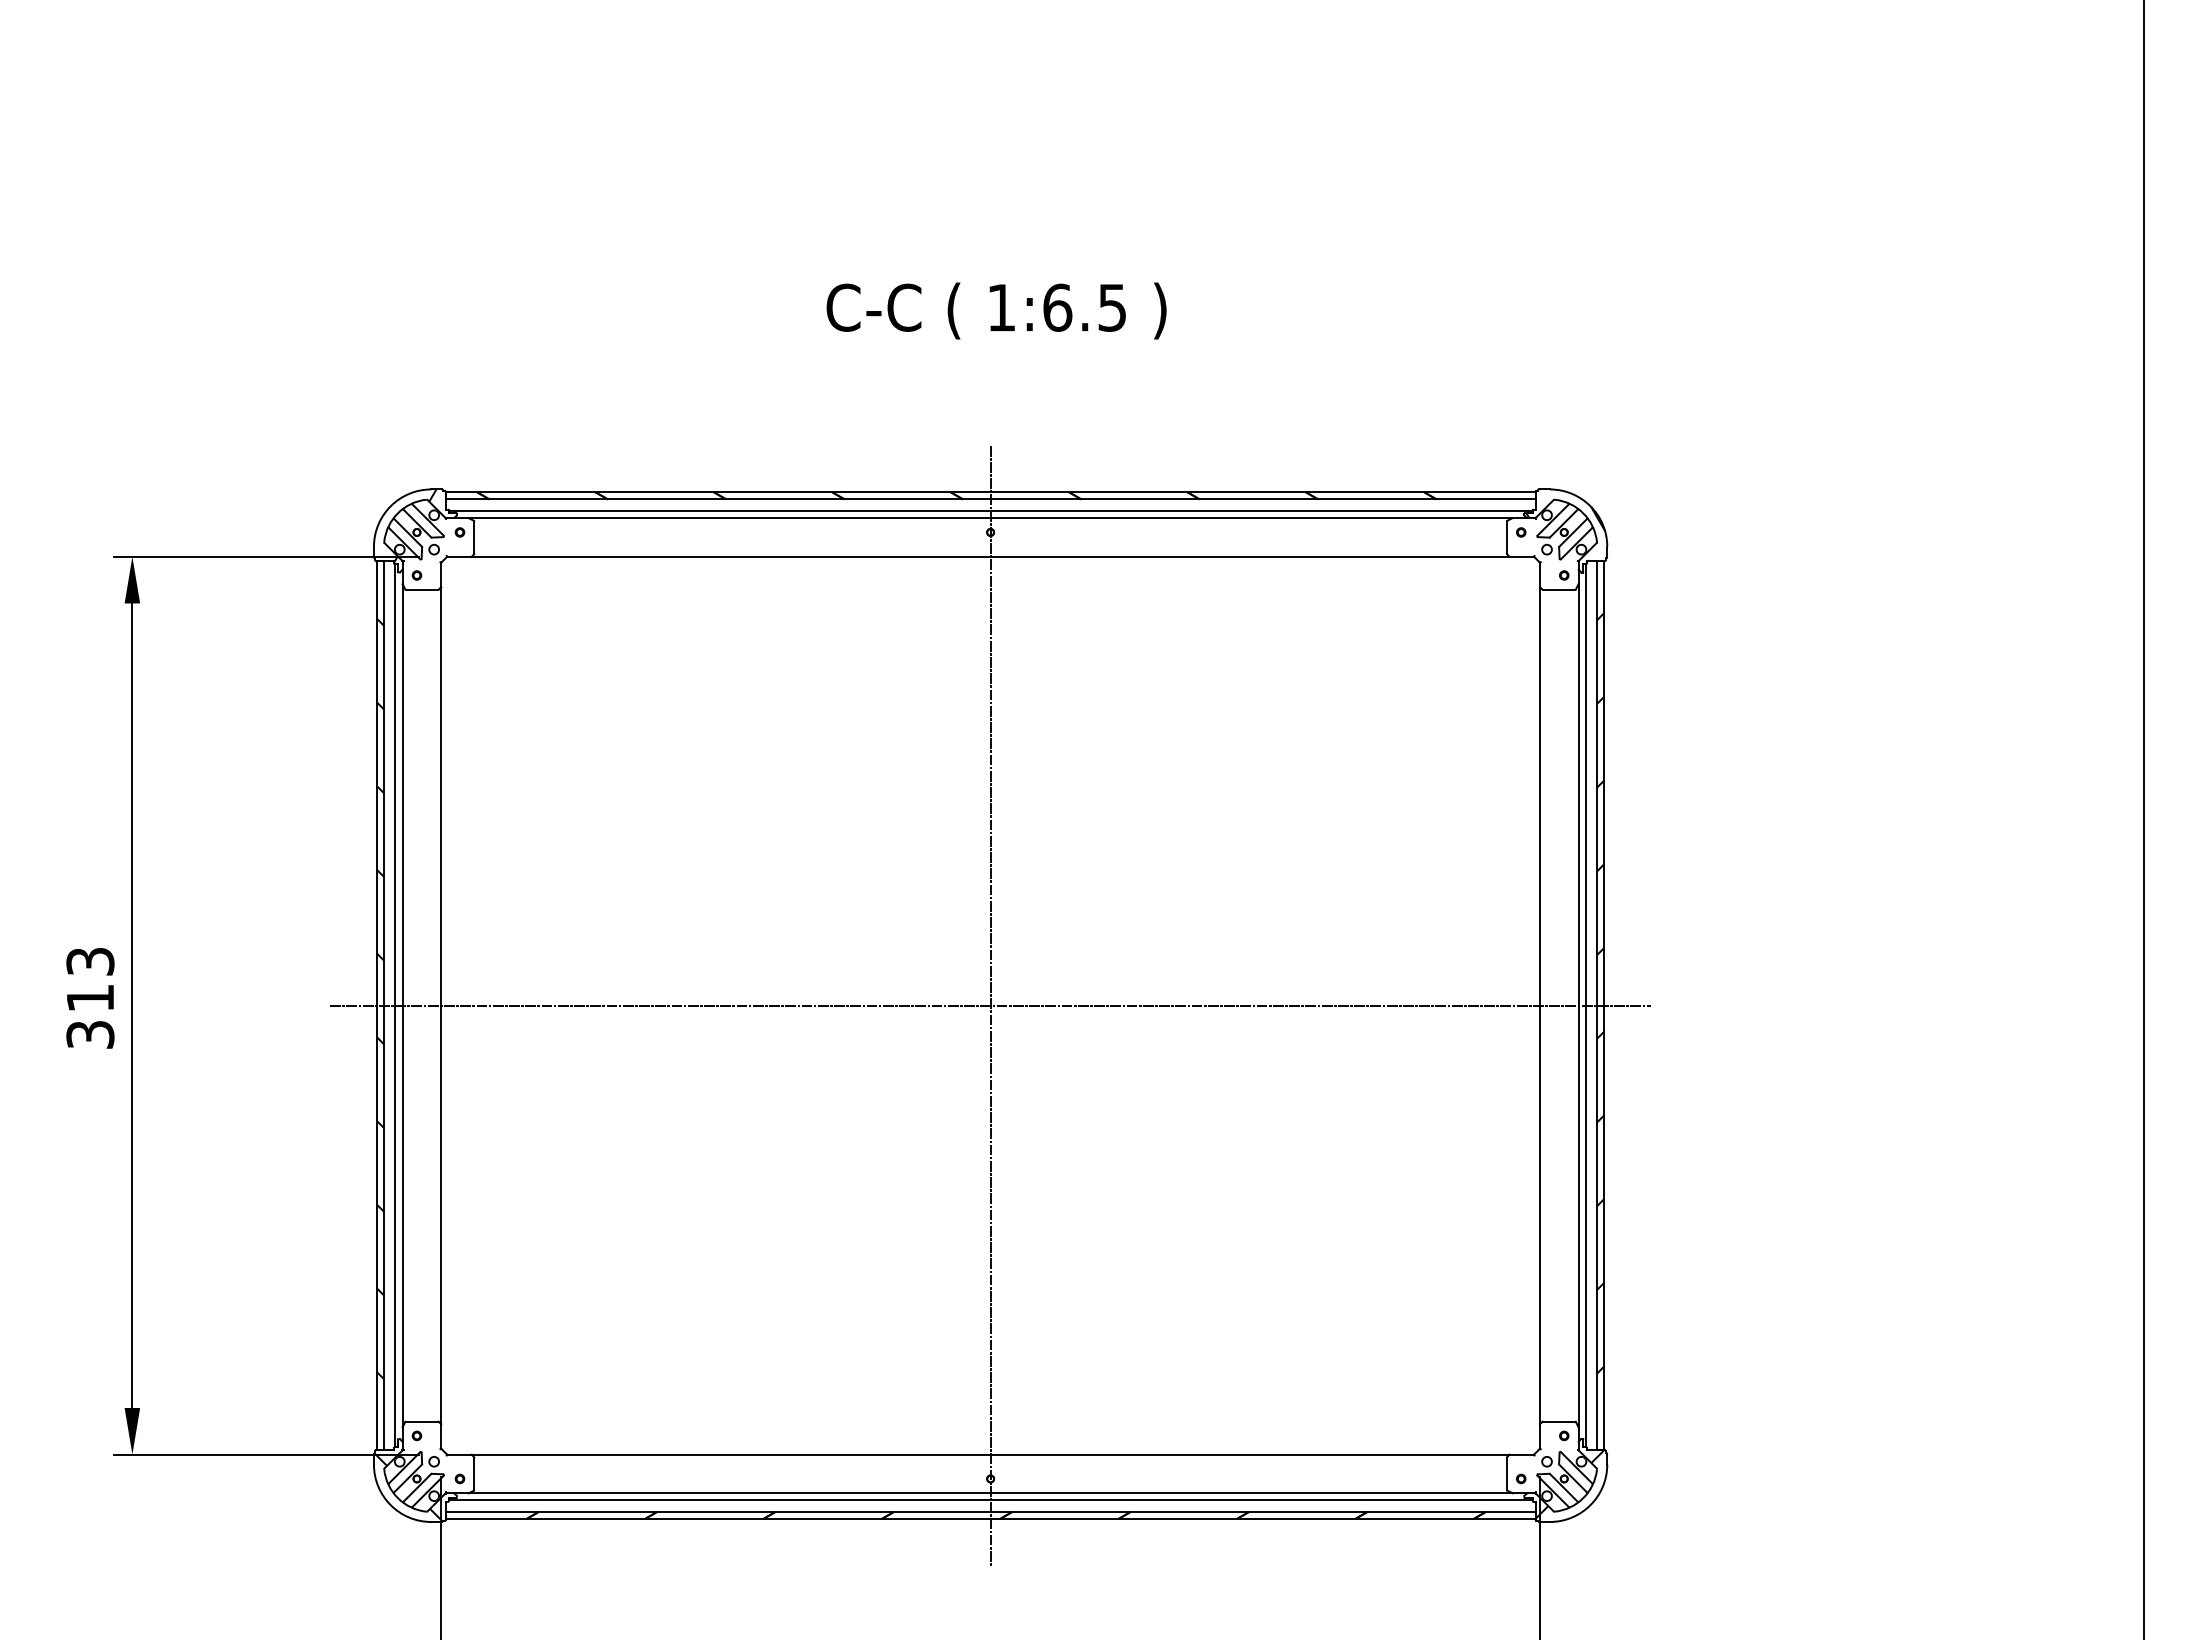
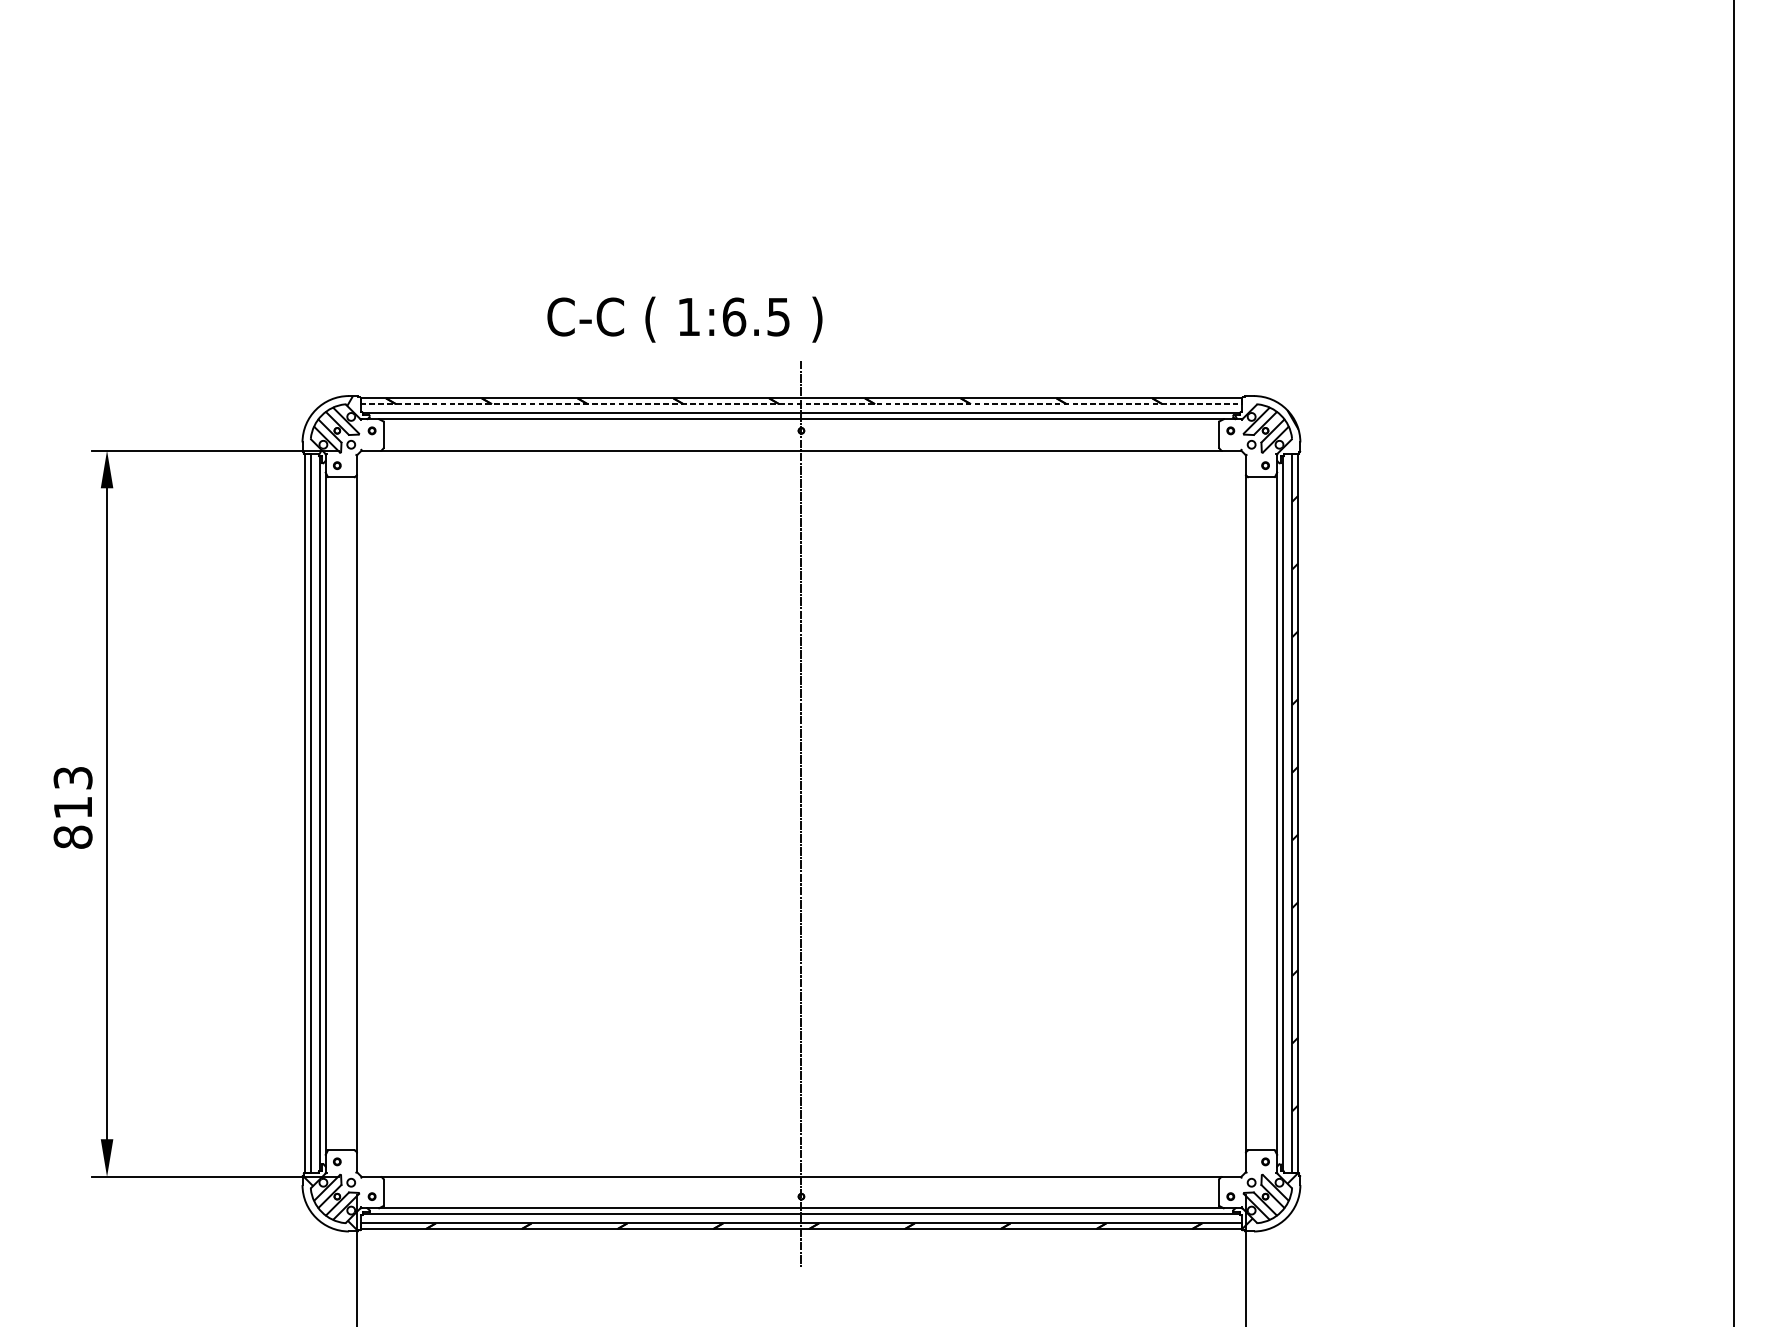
text: (996, 310) -> (684, 319), moved
line: (990, 499) -> (801, 404), solid -> dashed
hatch: (380, 998) -> (307, 807), removed
line: (990, 1005) -> (801, 813), removed
text: (90, 1034) -> (73, 837), 313 -> 813

